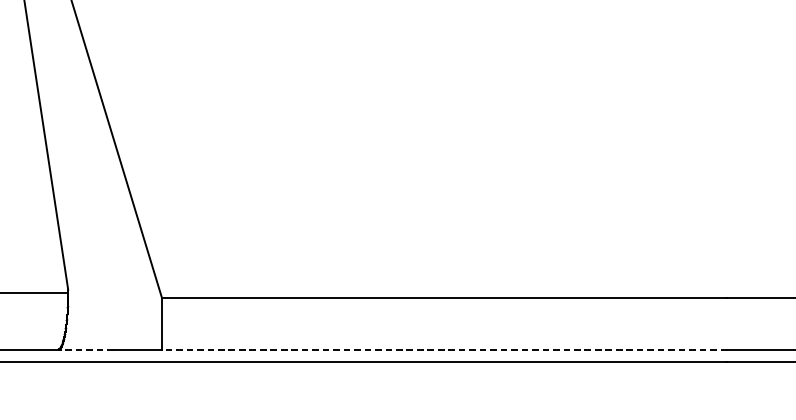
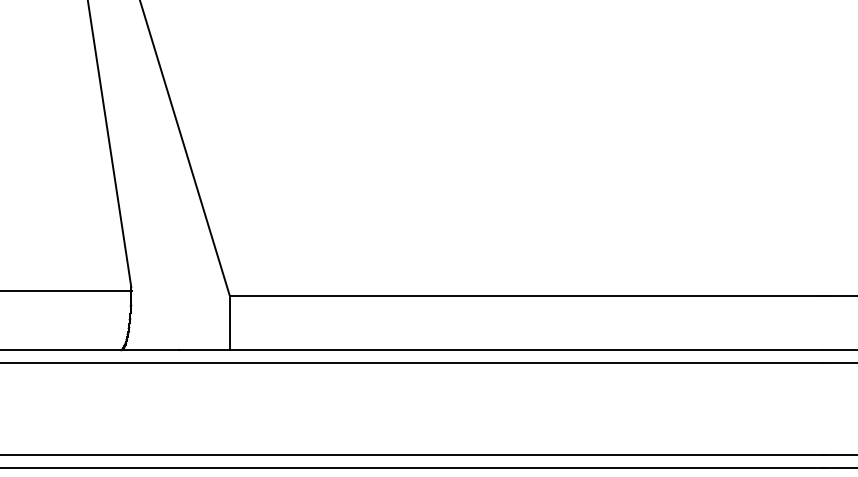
line: (85, 349) -> (149, 350), dashed -> solid
line: (444, 349) -> (526, 350), dashed -> solid

